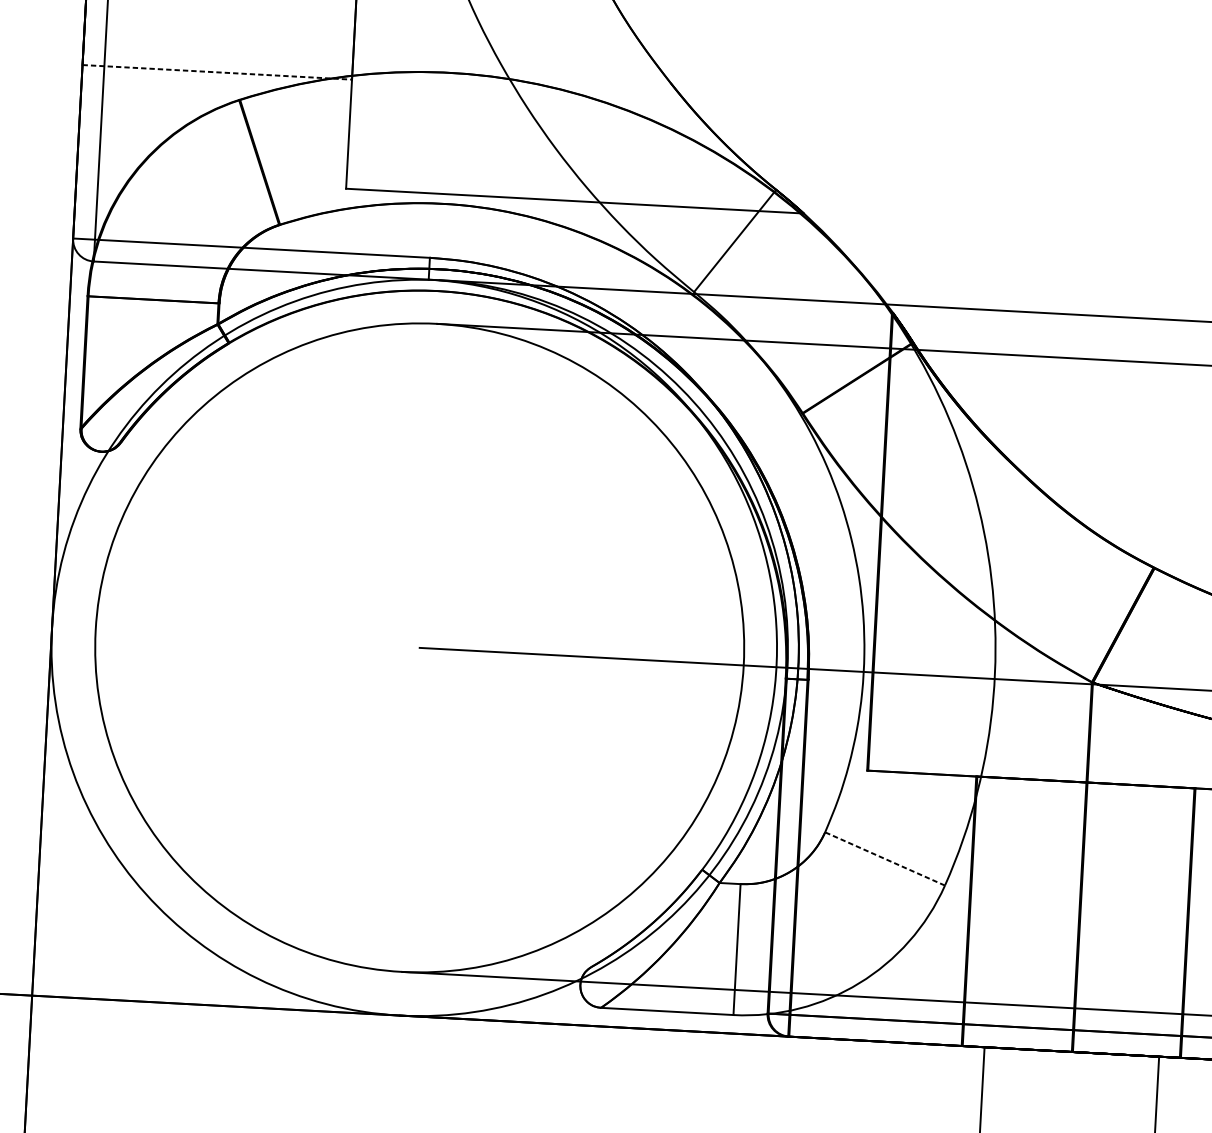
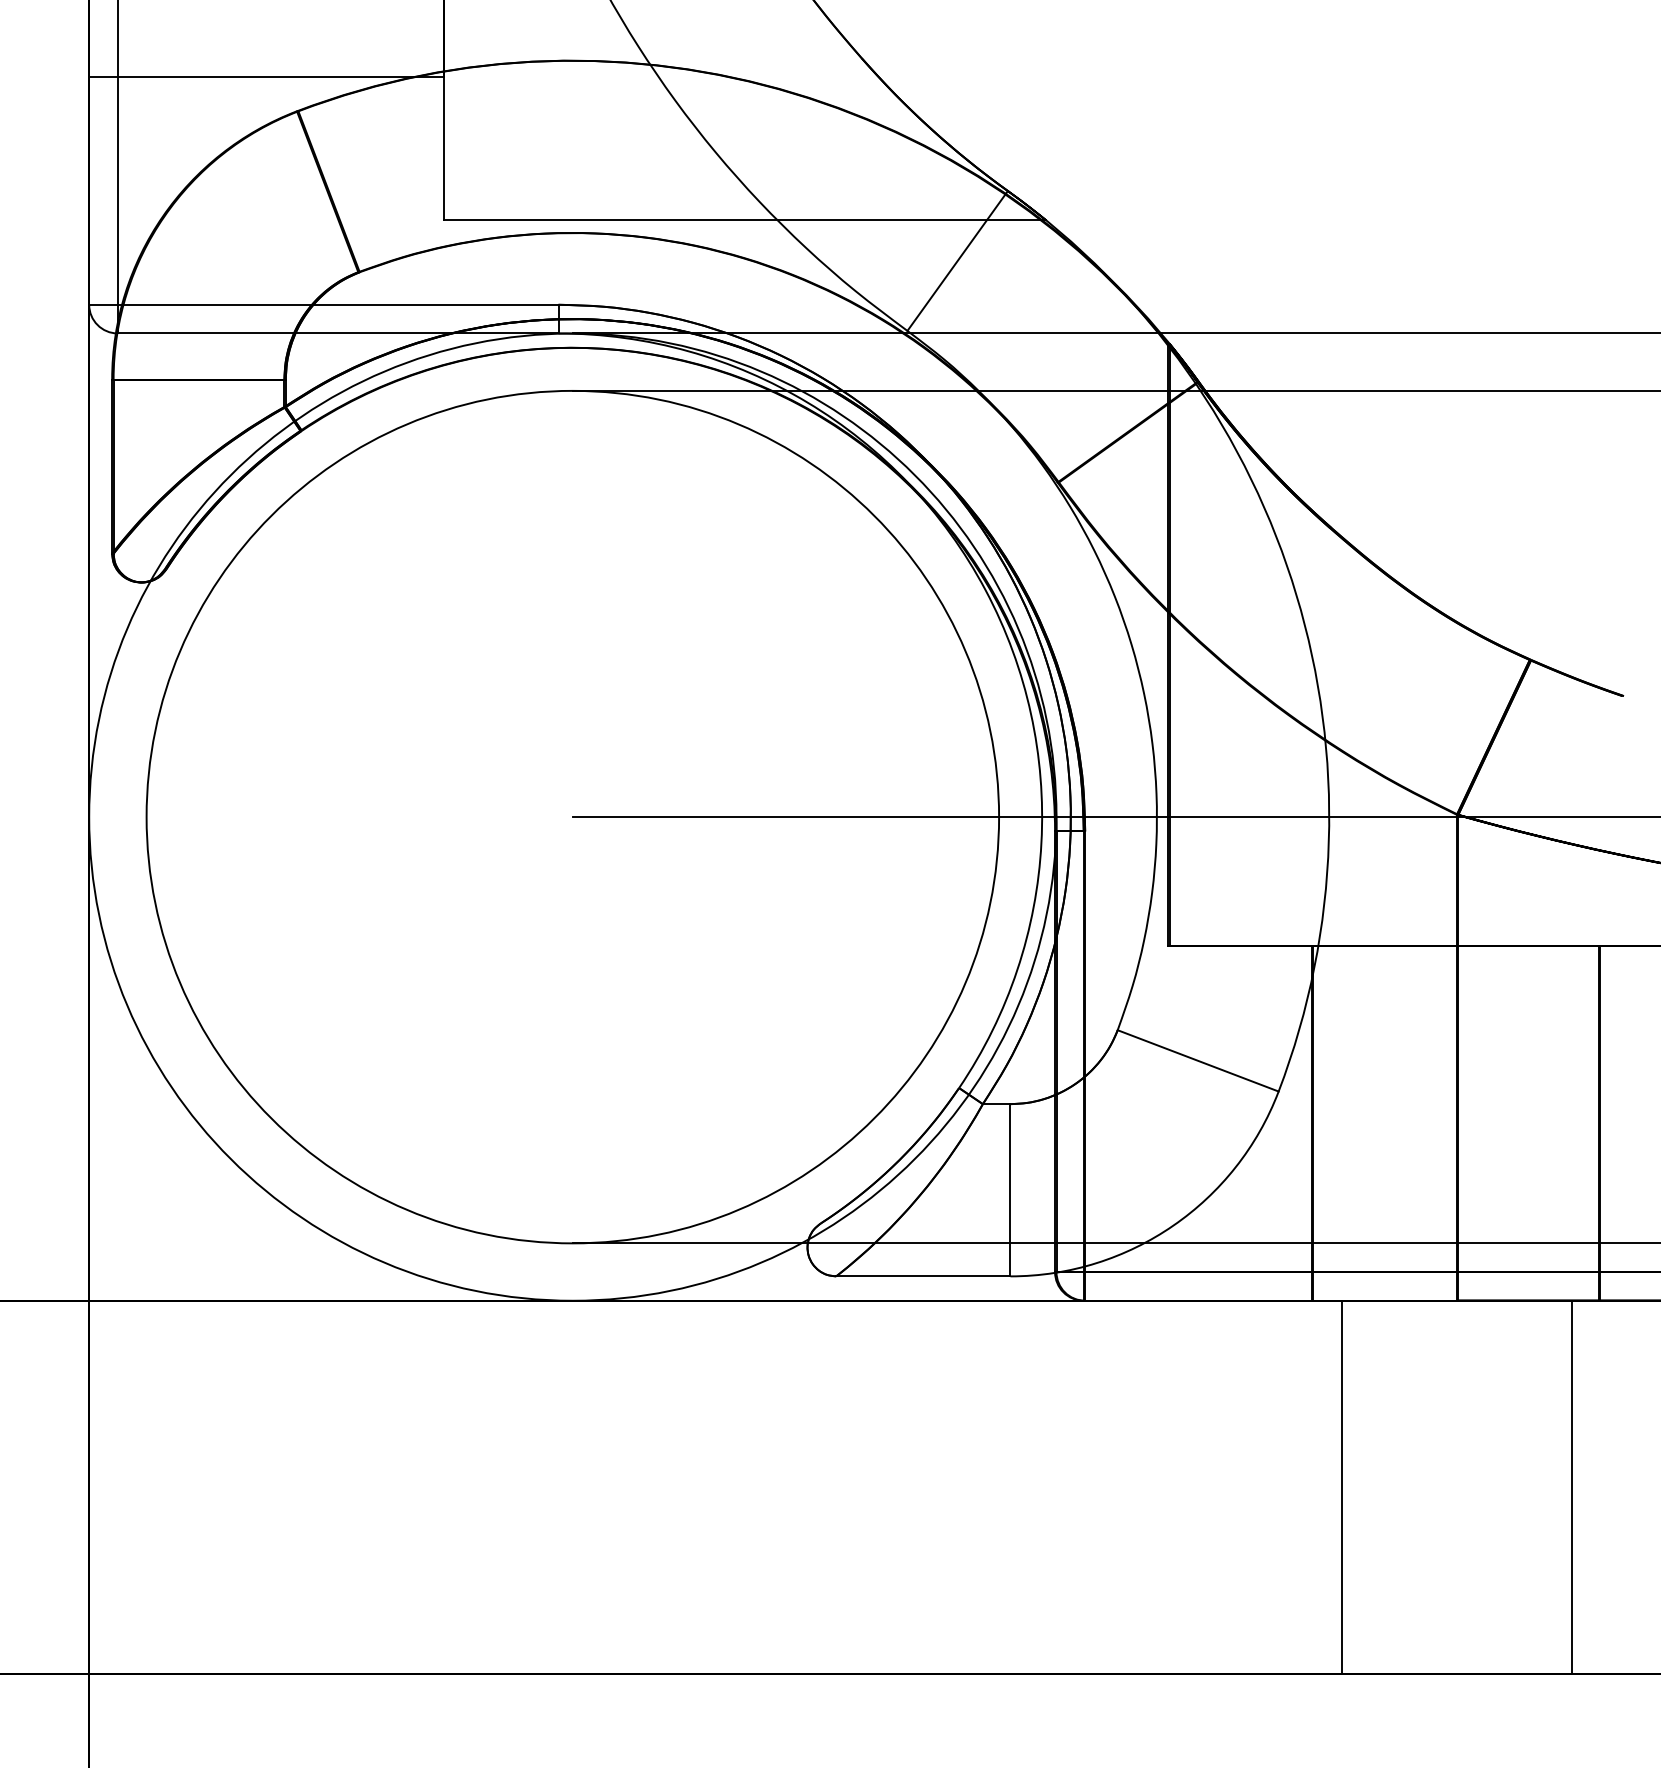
line: (217, 72) -> (266, 76), dashed -> solid
line: (884, 858) -> (1197, 1060), dashed -> solid

